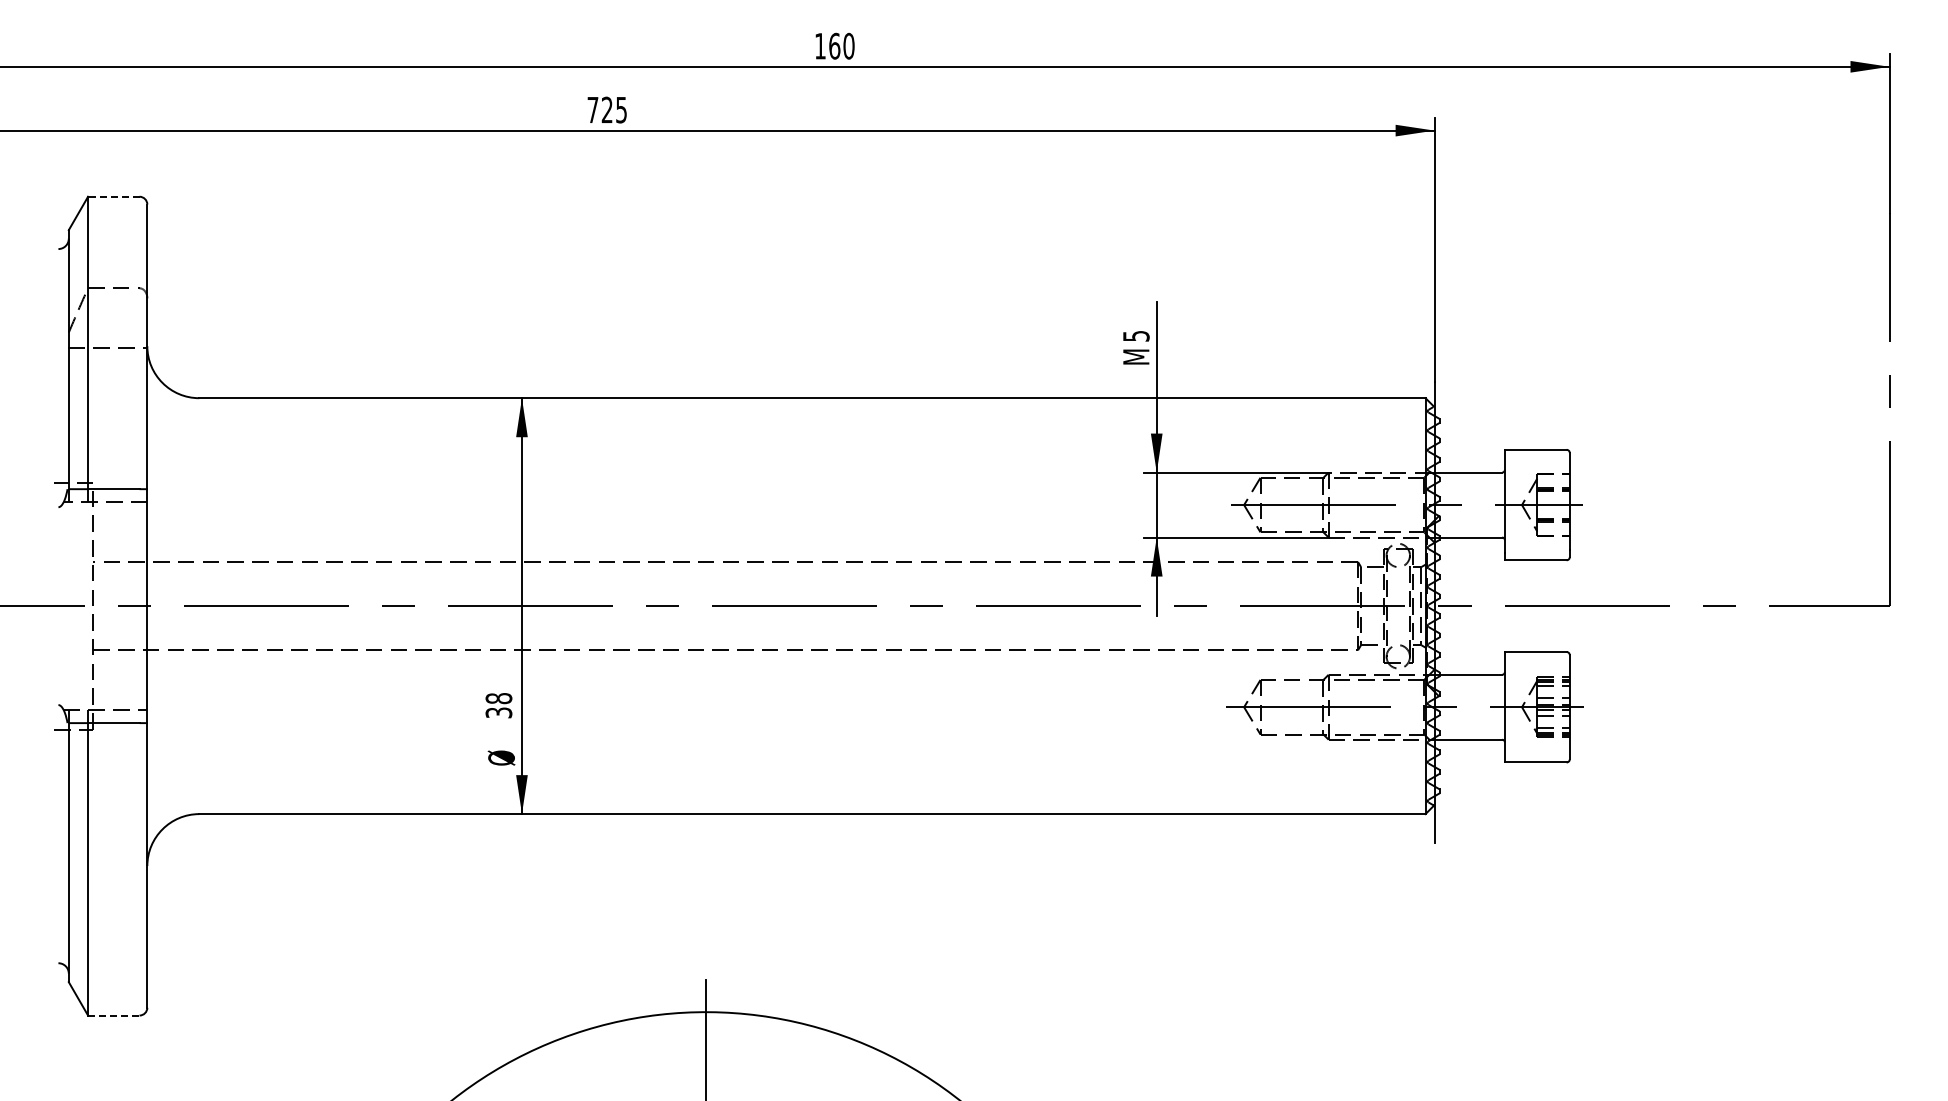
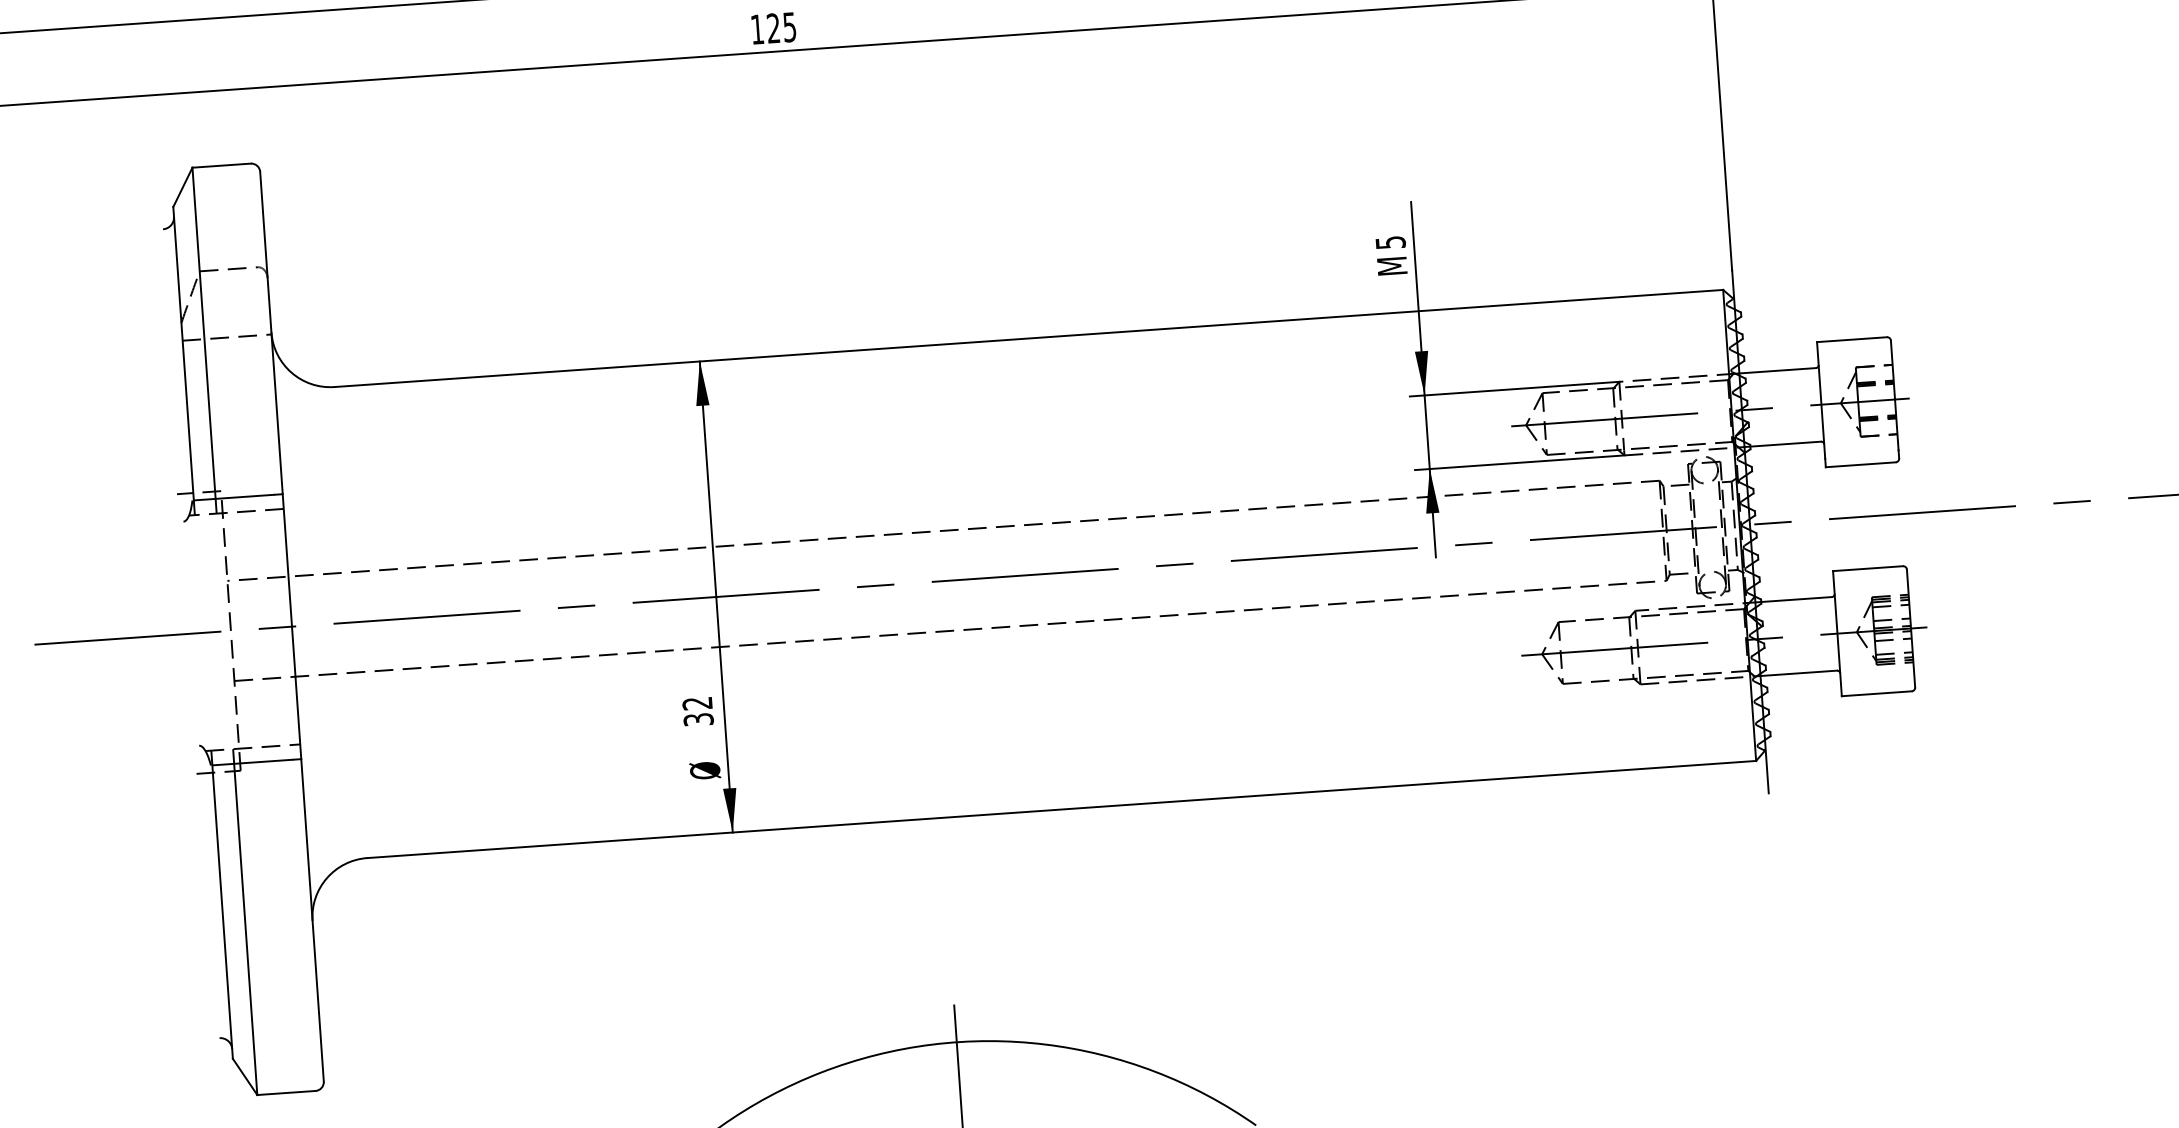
text: (592, 109) -> (756, 28), 725 -> 125
line: (113, 196) -> (221, 165), dashed -> solid
text: (498, 698) -> (697, 703), 38 -> 32
line: (113, 1015) -> (286, 1092), dashed -> solid

